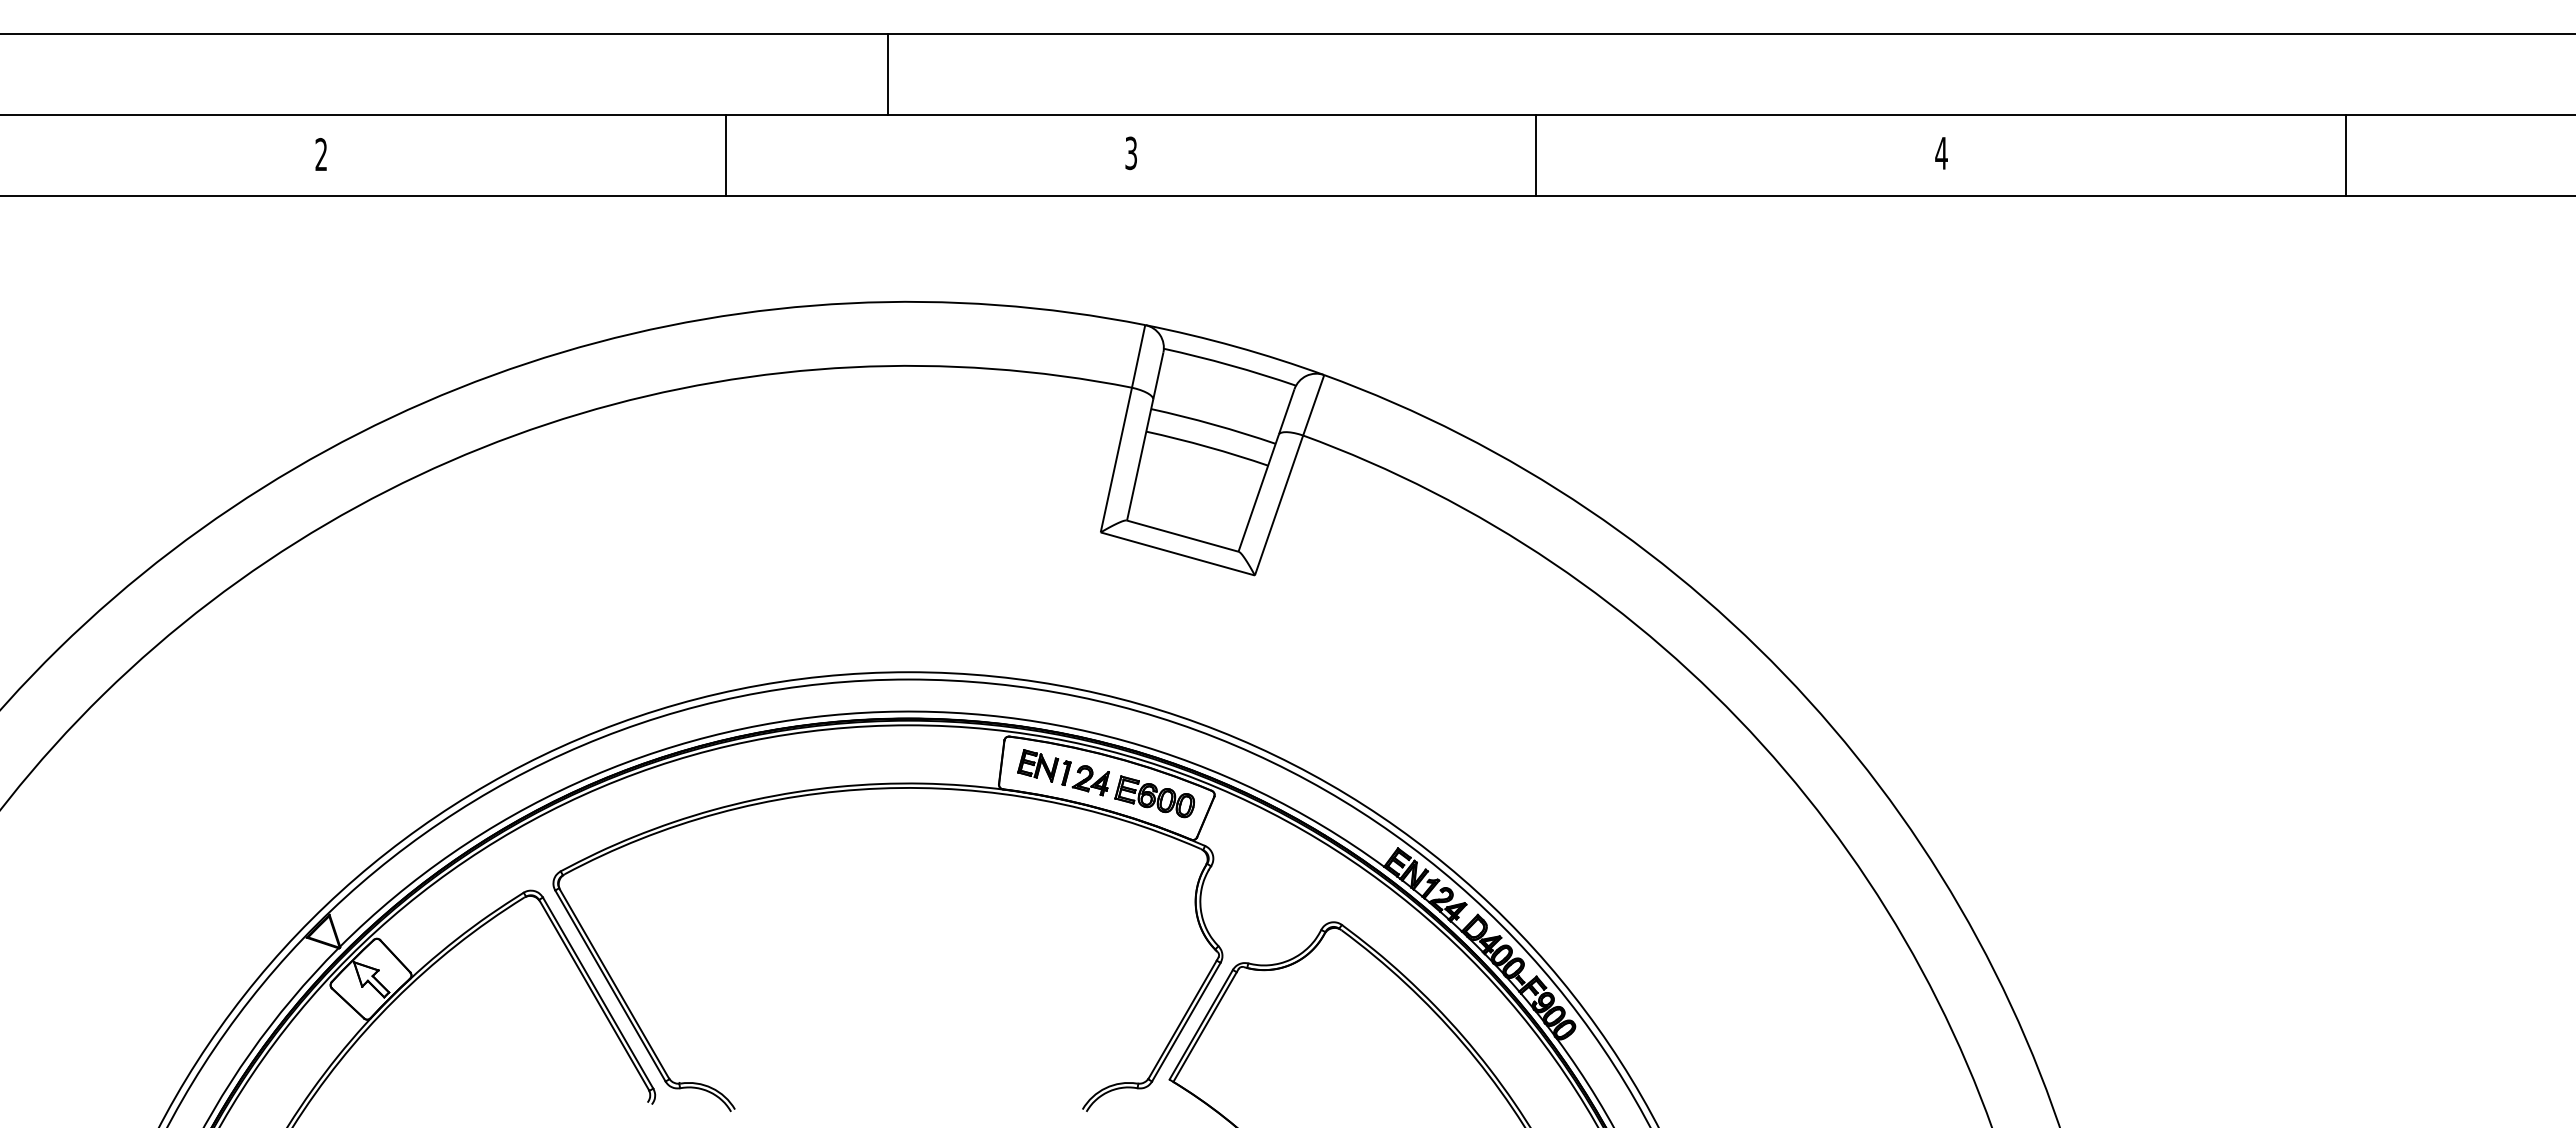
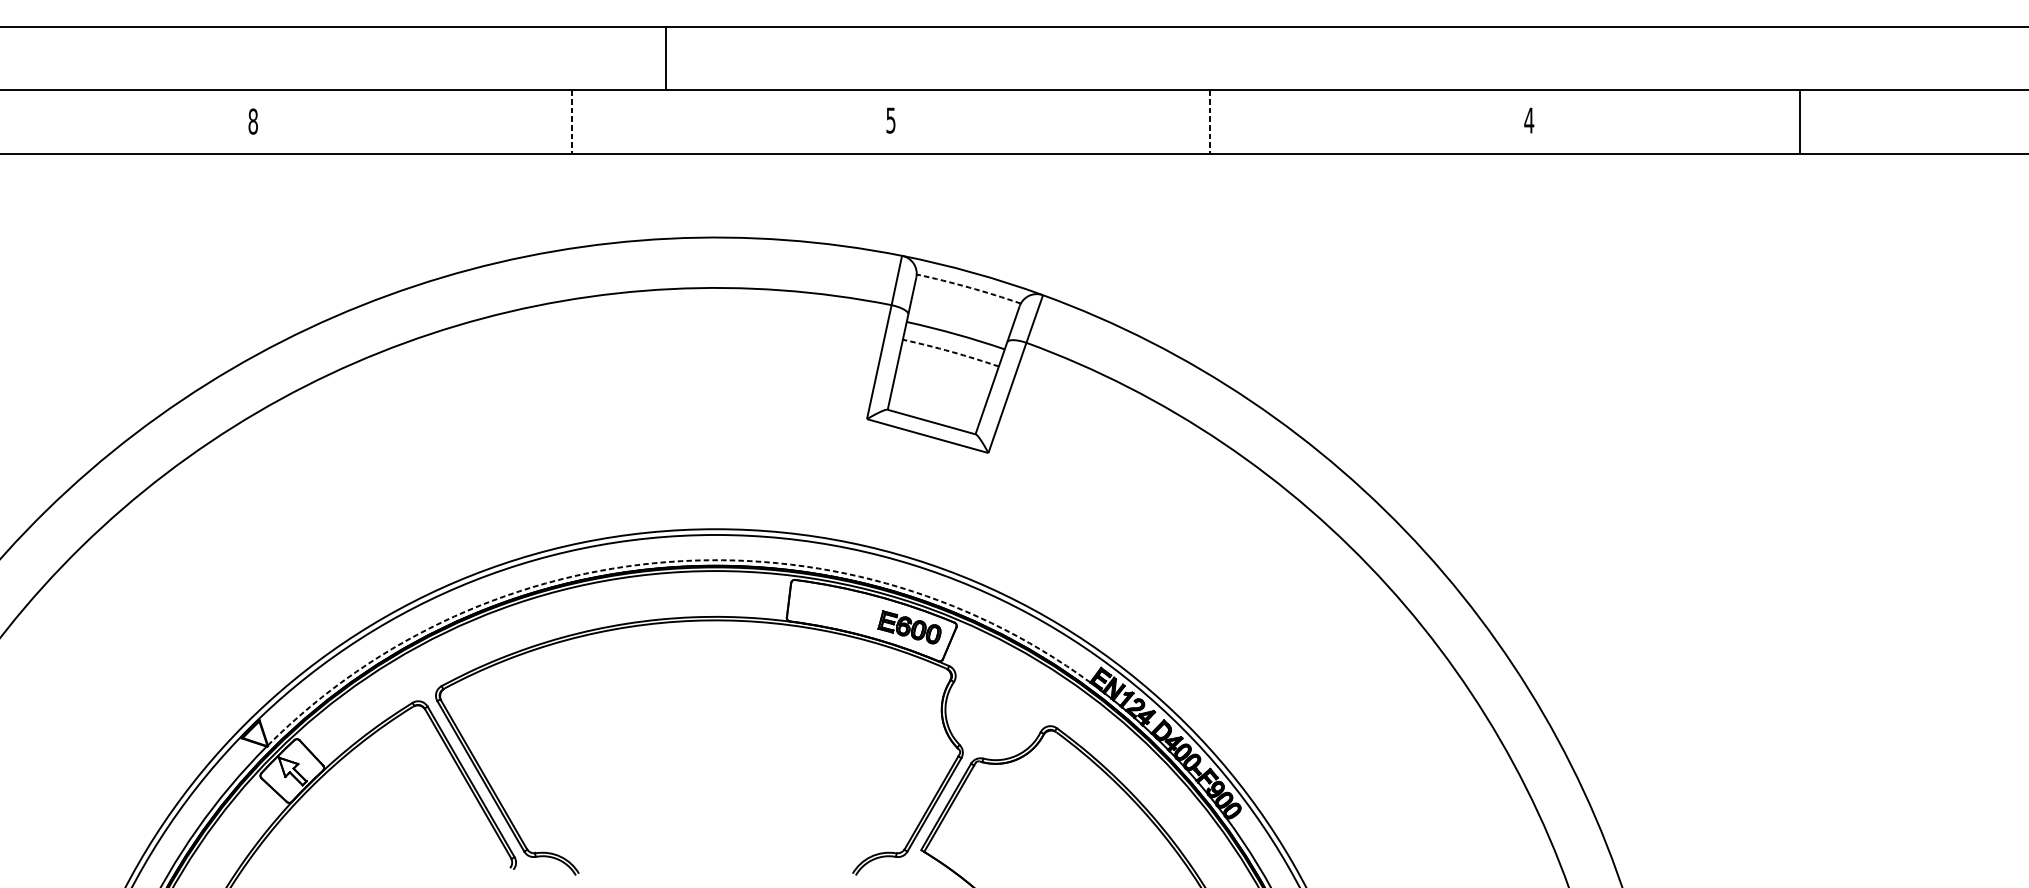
line: (888, 74) -> (665, 58), moved
text: (1131, 152) -> (891, 119), 3 -> 5
text: (321, 154) -> (253, 121), 2 -> 8
line: (725, 155) -> (571, 122), solid -> dashed
line: (1536, 155) -> (1210, 122), solid -> dashed
line: (2346, 155) -> (1800, 122), moved
arc: (1230, 365) -> (969, 287), solid -> dashed
arc: (1207, 446) -> (951, 351), solid -> dashed
arc: (847, 713) -> (667, 561), solid -> dashed
part: (1063, 772) -> (837, 608), removed

